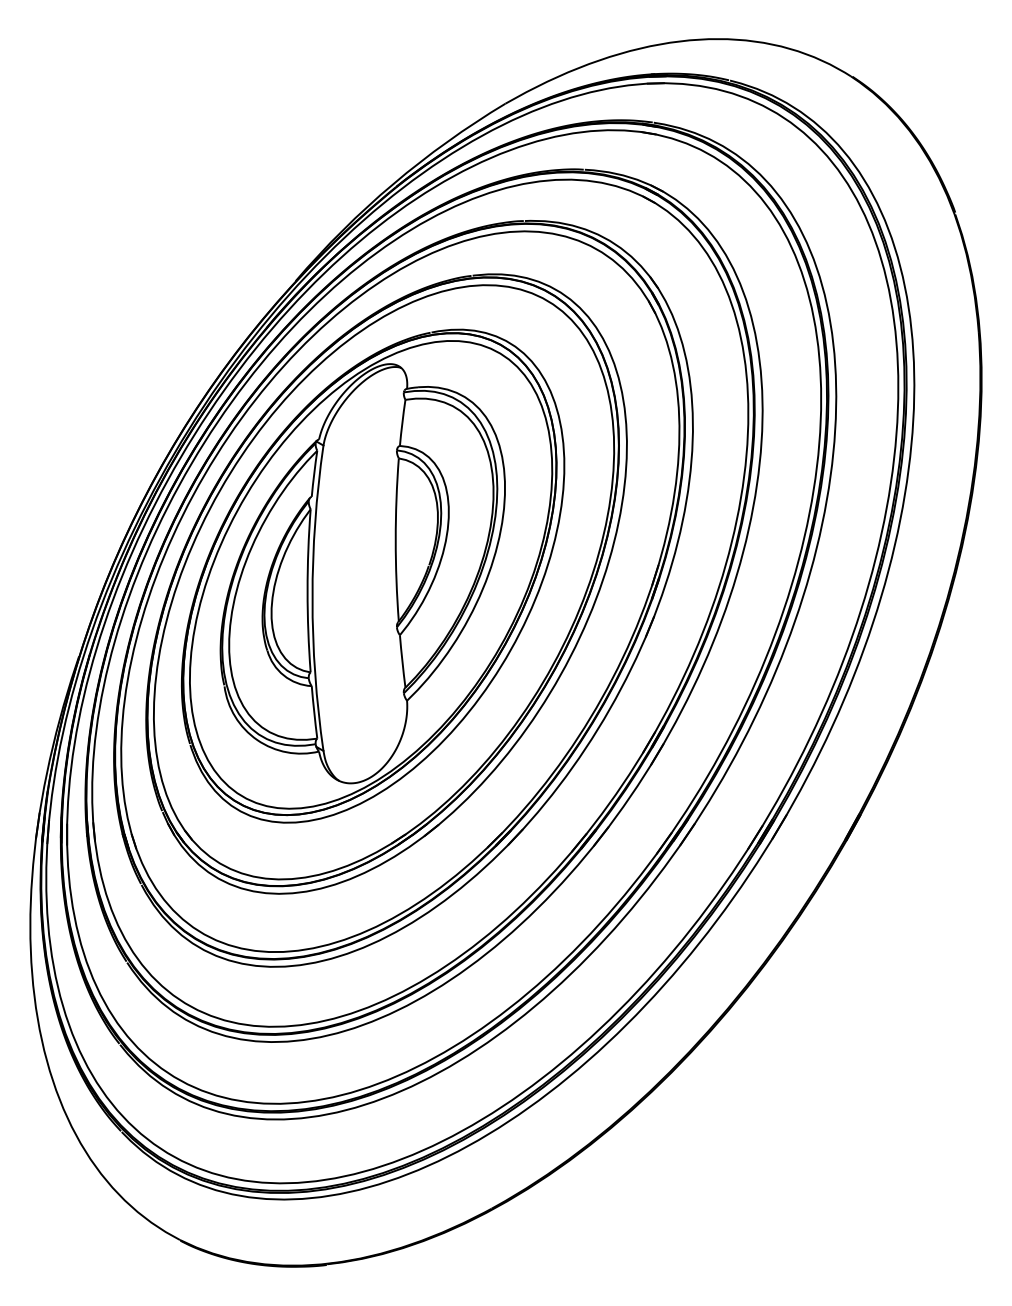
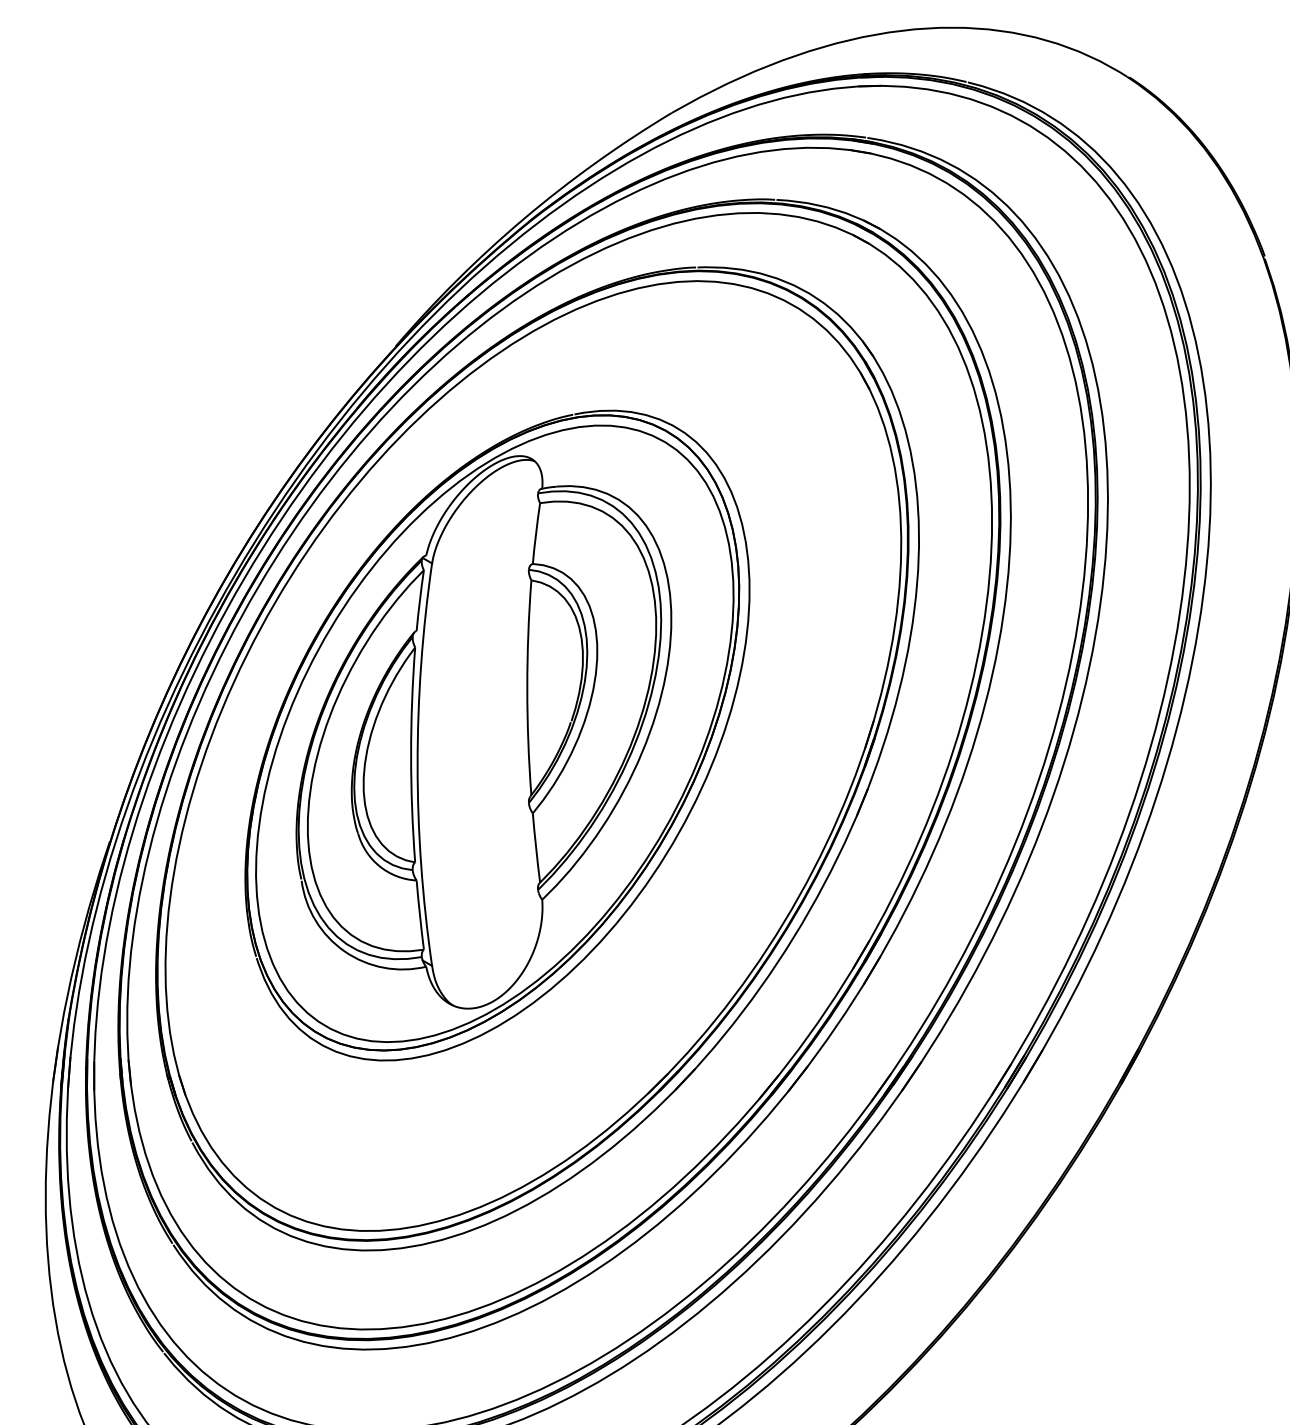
part: (386, 583) -> (515, 745), removed

